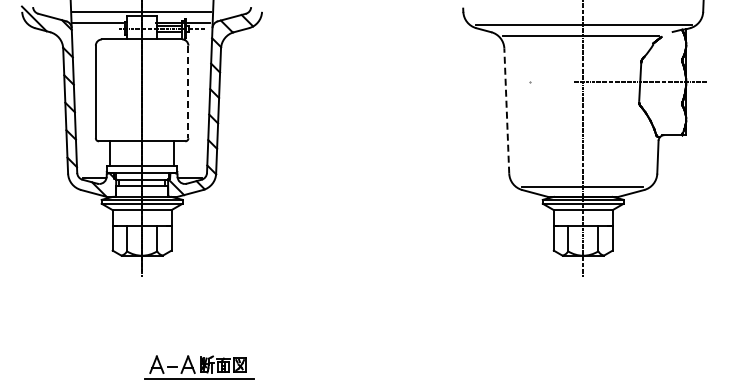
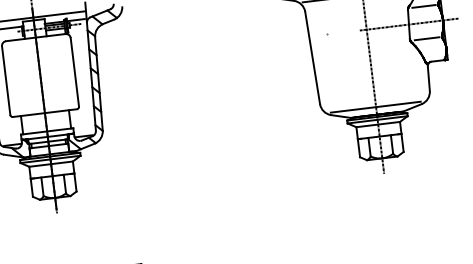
line: (662, 60) -> (423, 6), added
line: (188, 92) -> (74, 72), dashed -> solid
line: (661, 103) -> (426, 38), added
line: (506, 111) -> (312, 58), dashed -> solid

